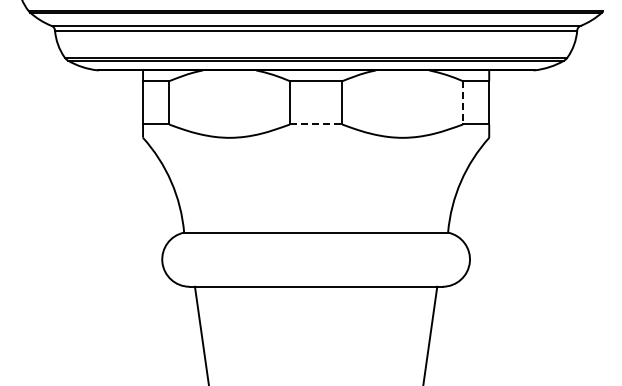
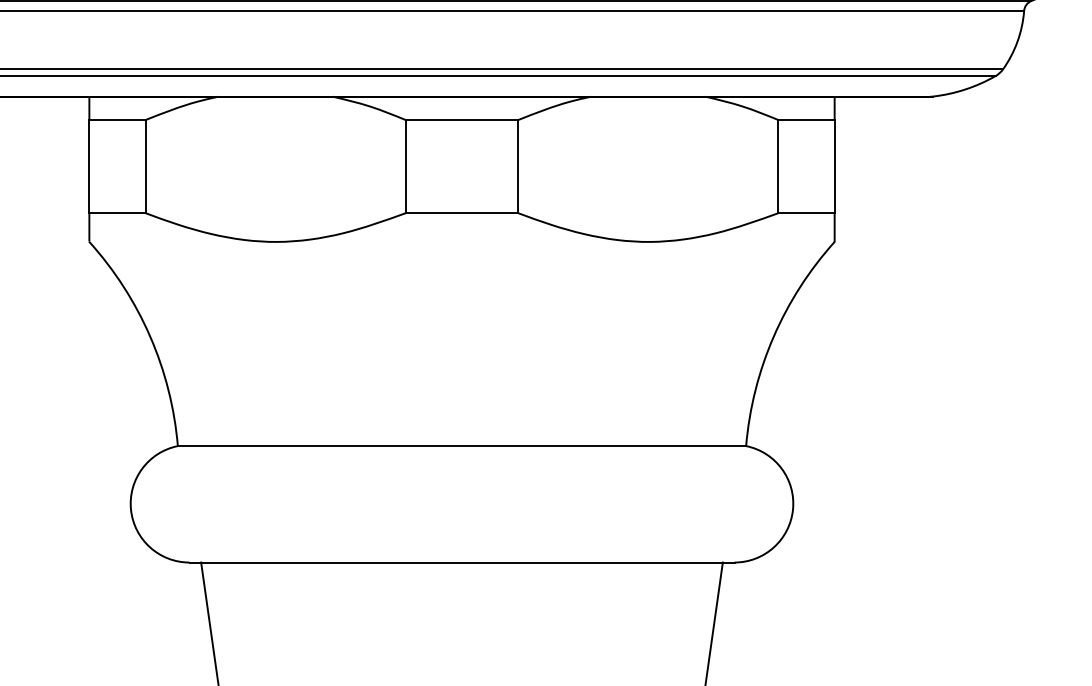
line: (463, 102) -> (779, 165), dashed -> solid
line: (316, 124) -> (462, 213), dashed -> solid

